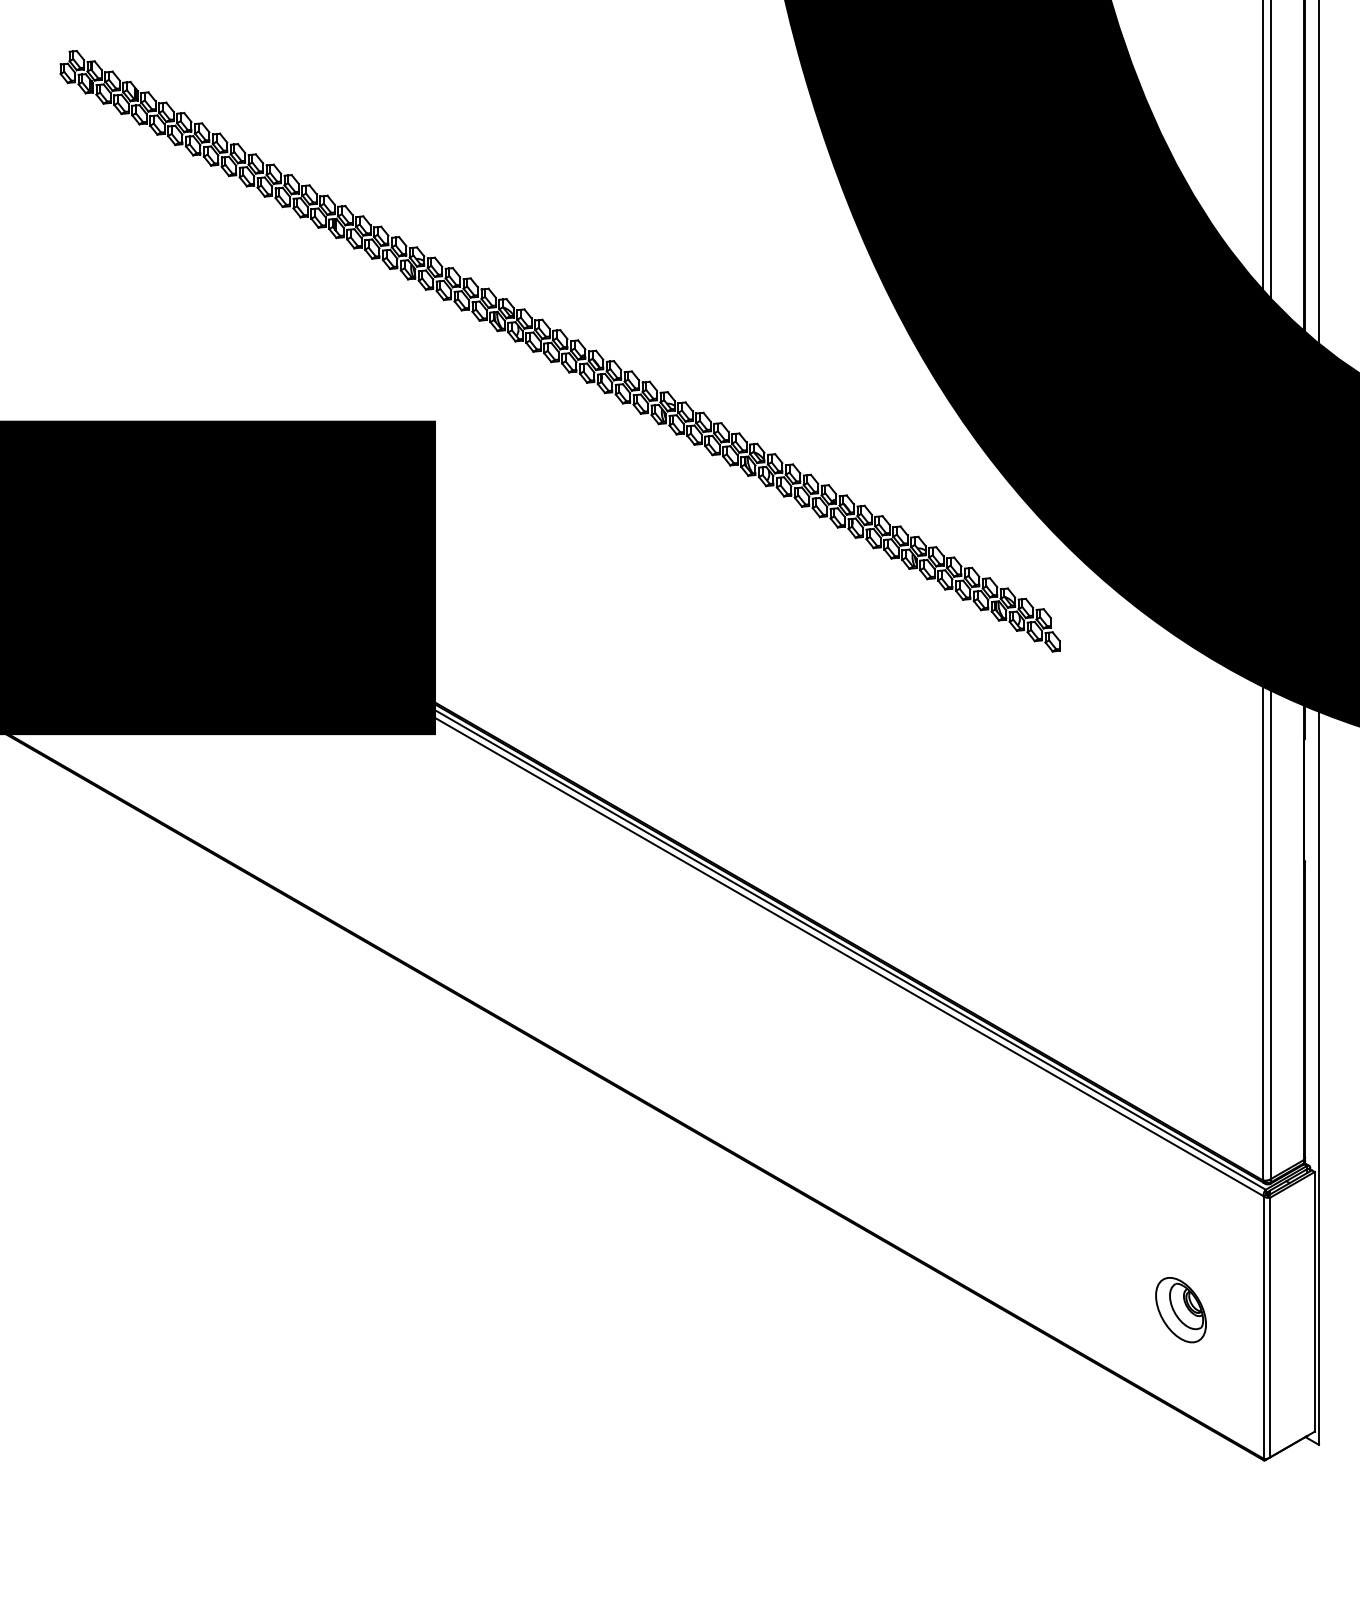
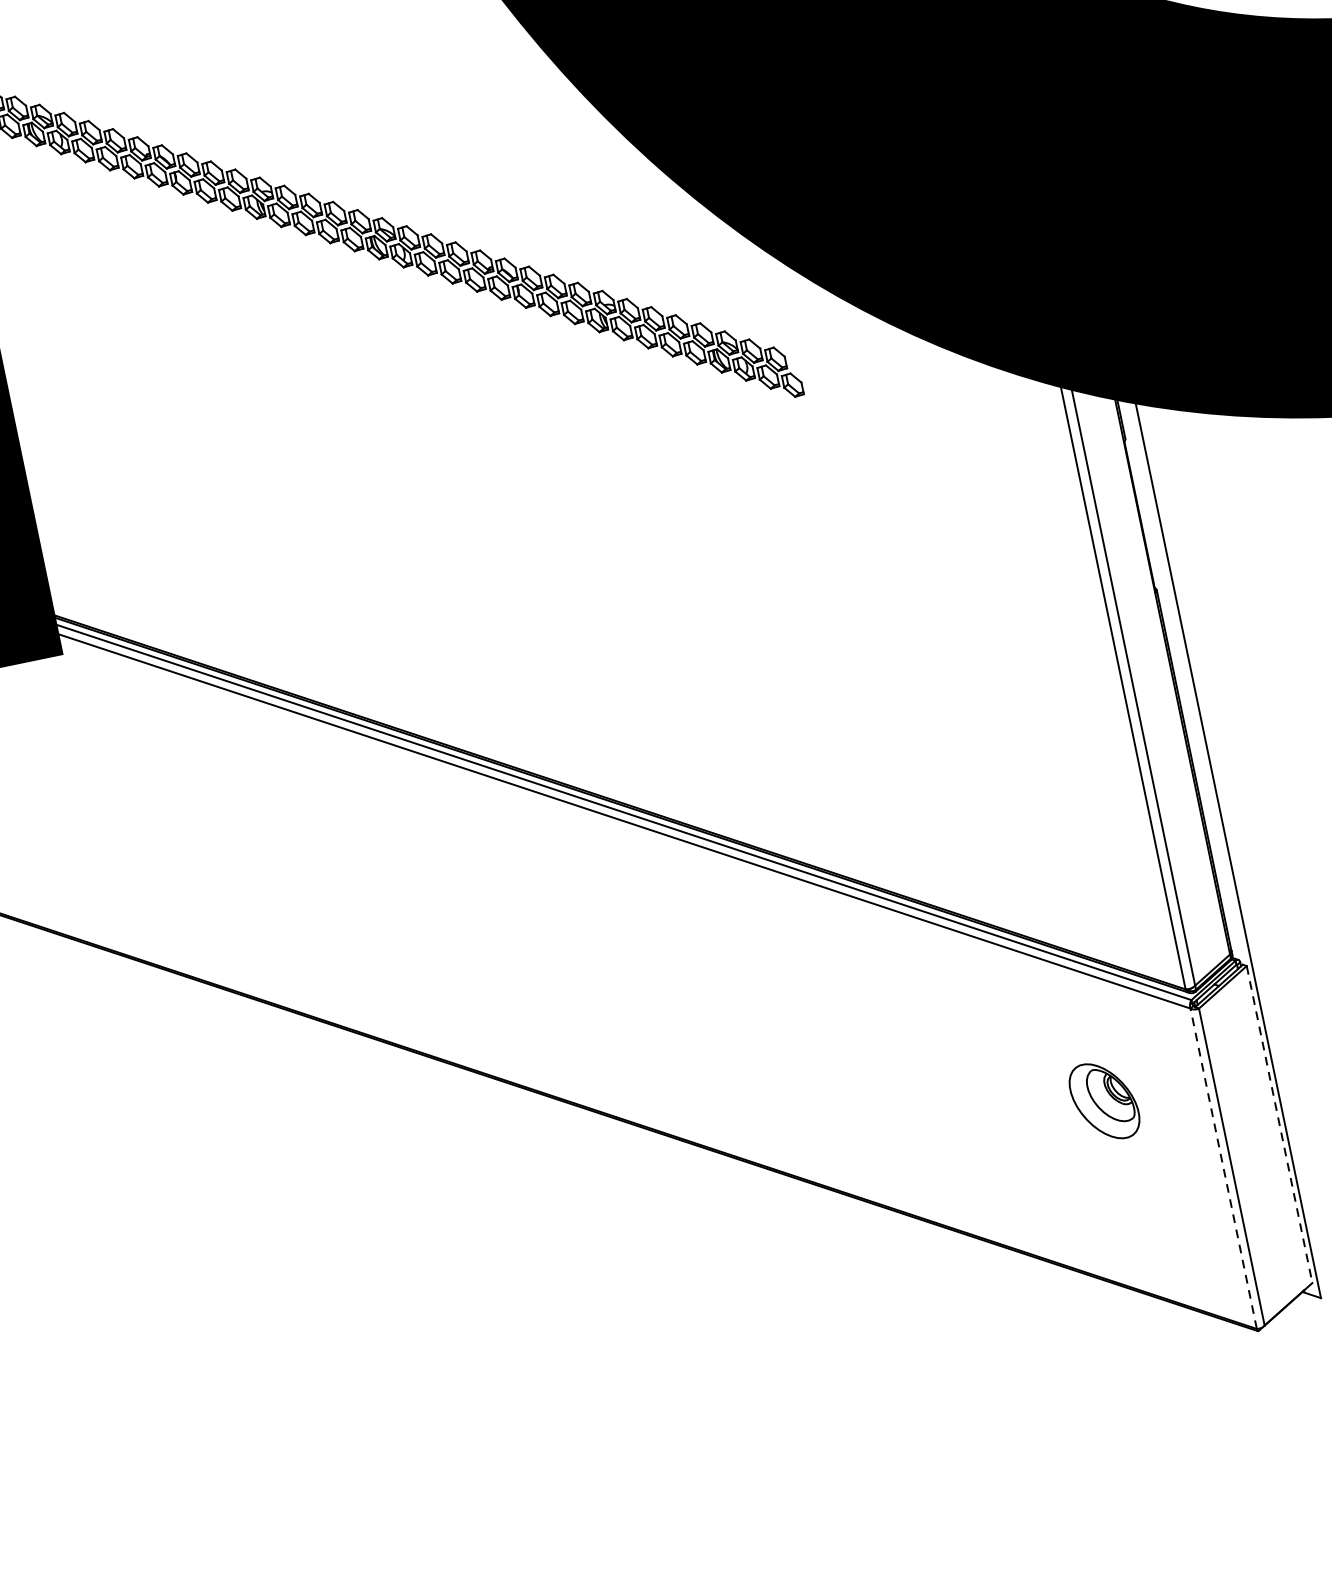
line: (1314, 1301) -> (1279, 1124), solid -> dashed
part: (1180, 1310) -> (1103, 1101), moved
line: (1263, 1326) -> (1223, 1167), solid -> dashed

